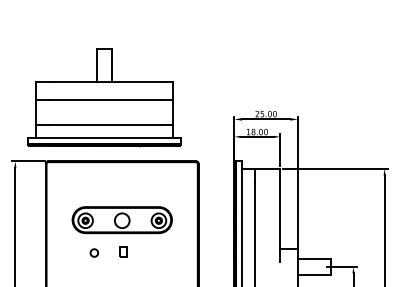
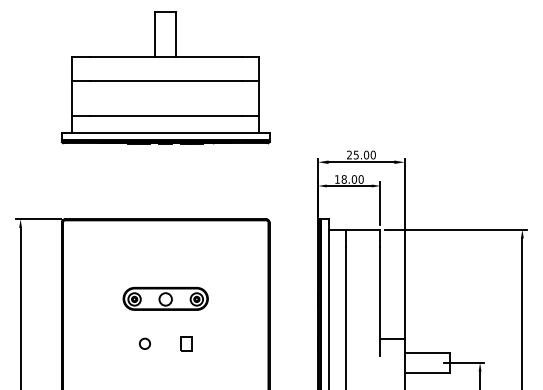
part: (104, 97) -> (165, 77), moved
part: (121, 219) -> (165, 298), size x0.62
circle: (94, 252) -> (144, 343), moved
part: (123, 252) -> (186, 343), moved

